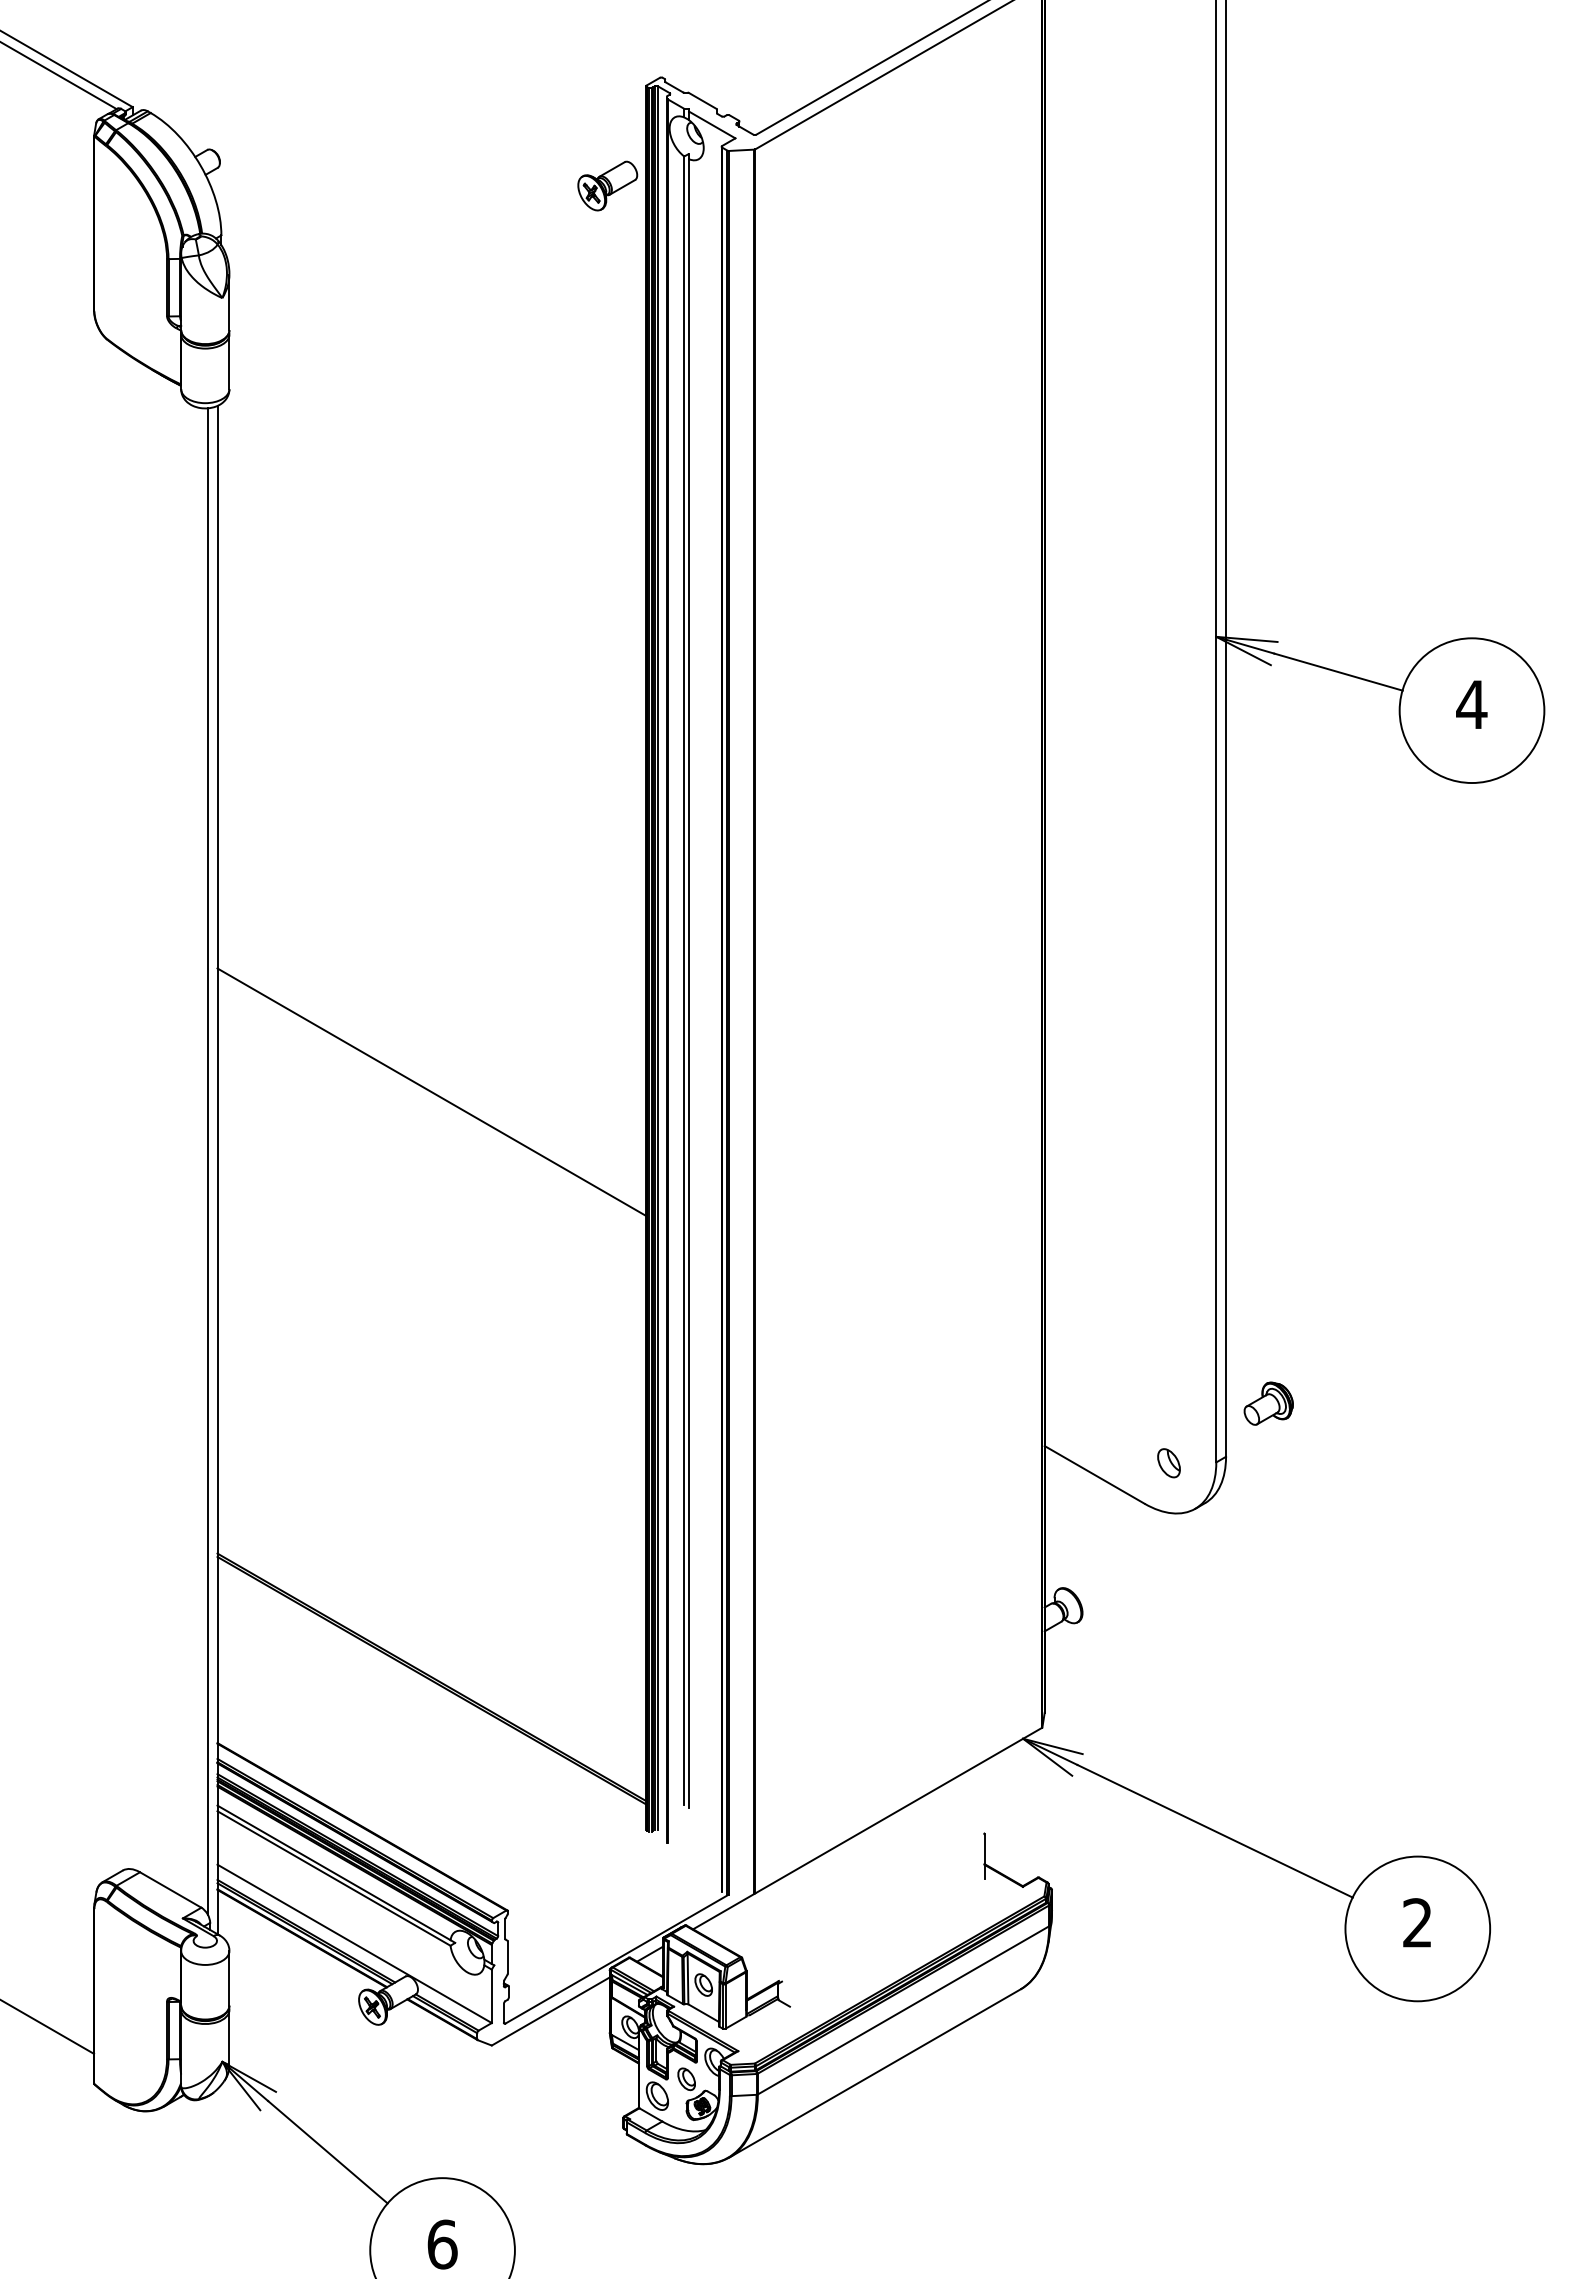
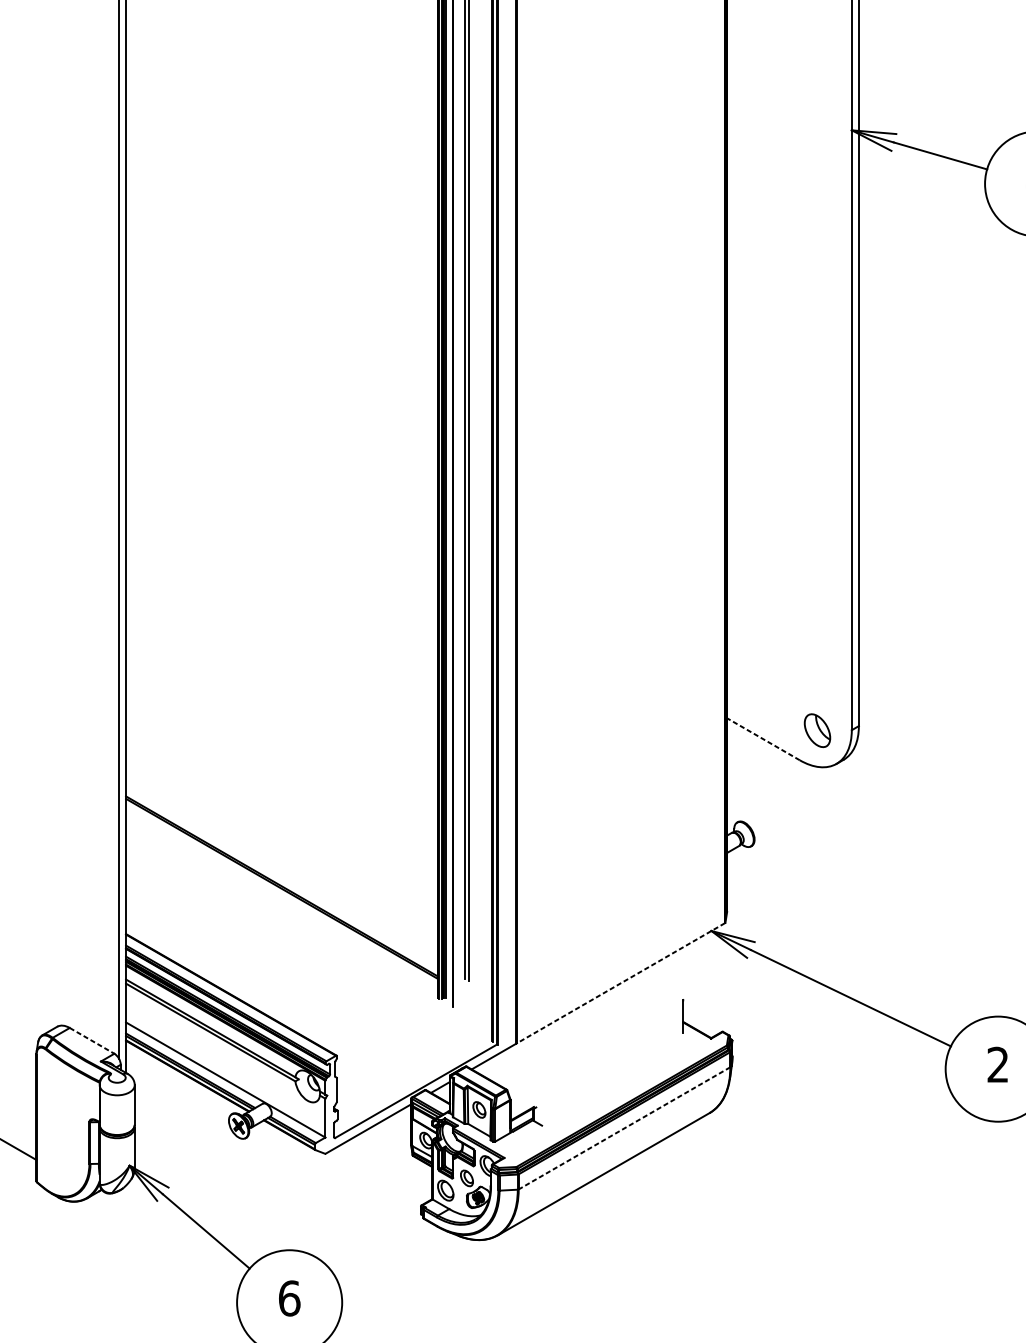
line: (431, 1091) -> (281, 460), removed
part: (1268, 1403) -> (889, 687), removed
part: (1168, 1463) -> (817, 730), size x1.6
line: (1094, 1474) -> (763, 738), solid -> dashed
line: (898, 1810) -> (620, 983), solid -> dashed
line: (171, 1890) -> (92, 1041), solid -> dashed
line: (903, 2010) -> (624, 1128), solid -> dashed

